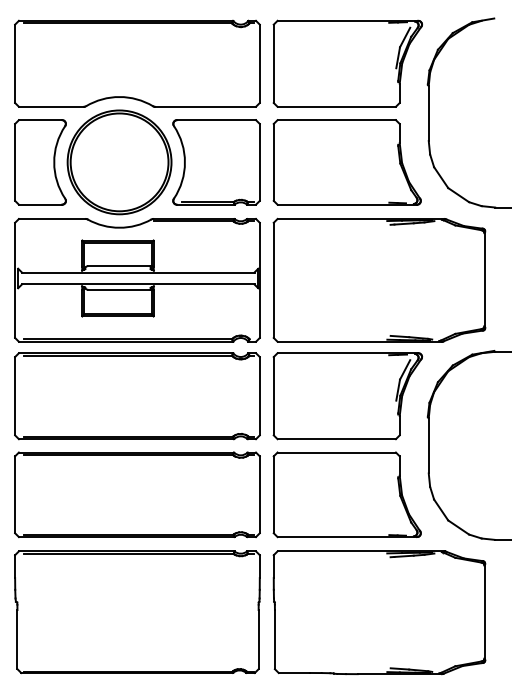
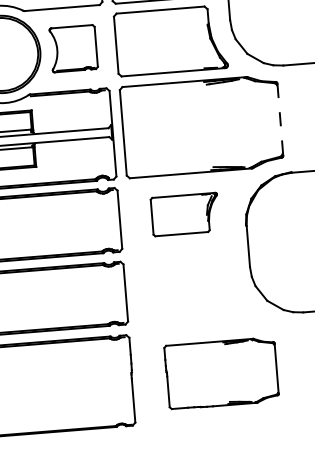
part: (216, 162) -> (73, 48), size x0.7
line: (485, 280) -> (280, 120), solid -> dashed
part: (347, 396) -> (185, 214), size x0.6
part: (346, 494) -> (190, 287), removed
part: (379, 612) -> (221, 373), size x0.7

